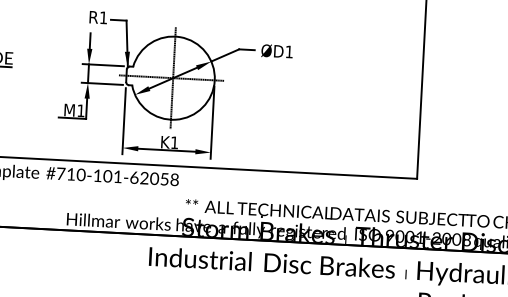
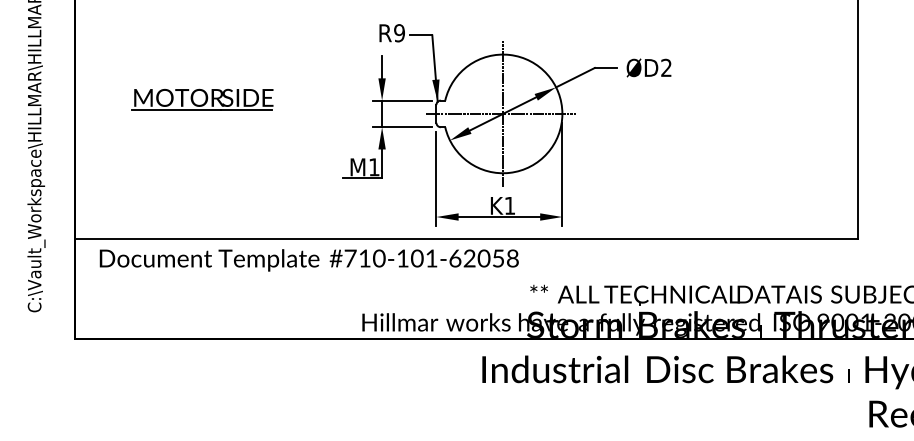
text: (103, 18) -> (399, 33), R1 -> R9
text: (289, 51) -> (666, 67), ØD1 -> ØD2

